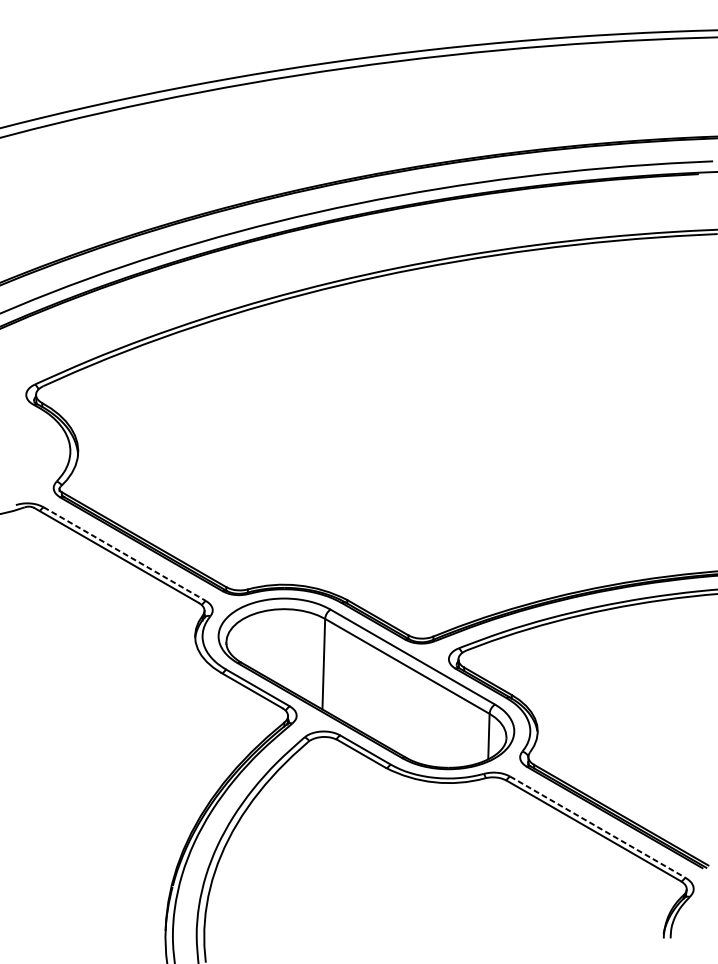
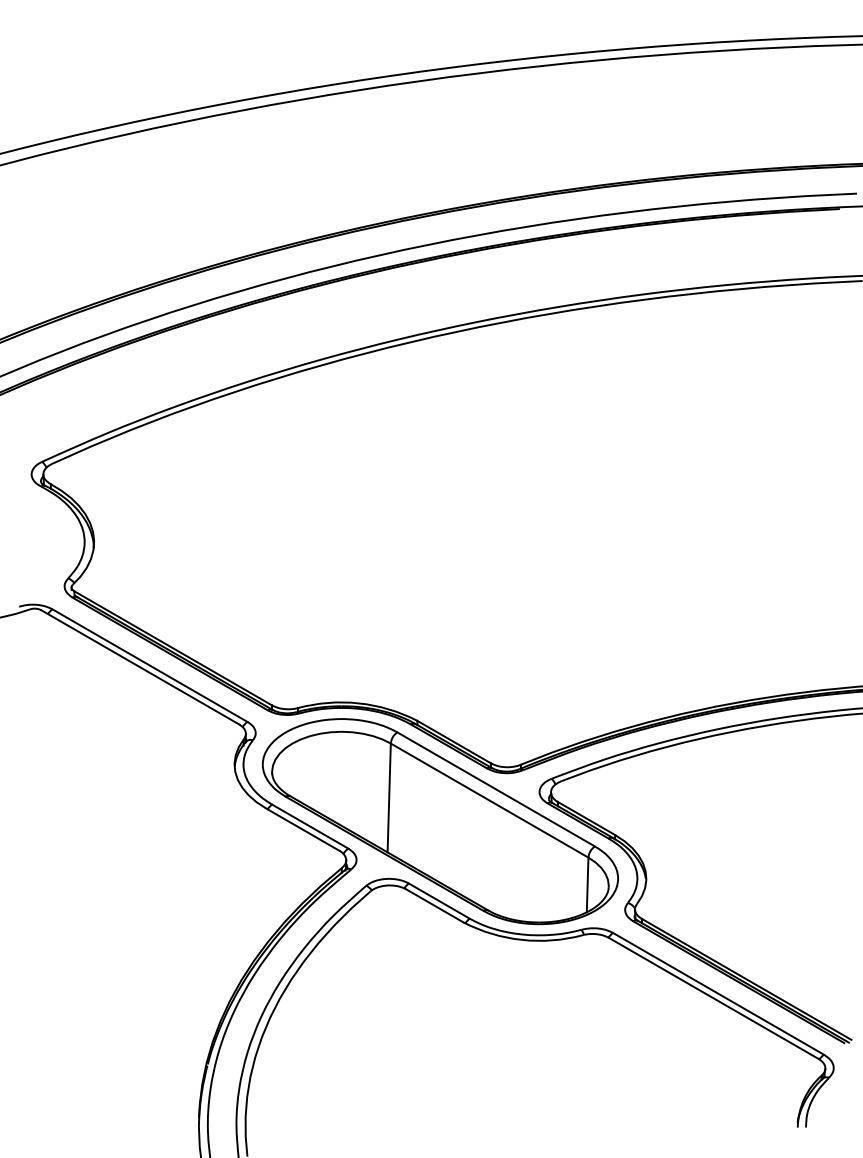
line: (125, 553) -> (150, 665), dashed -> solid
line: (597, 826) -> (718, 993), dashed -> solid

